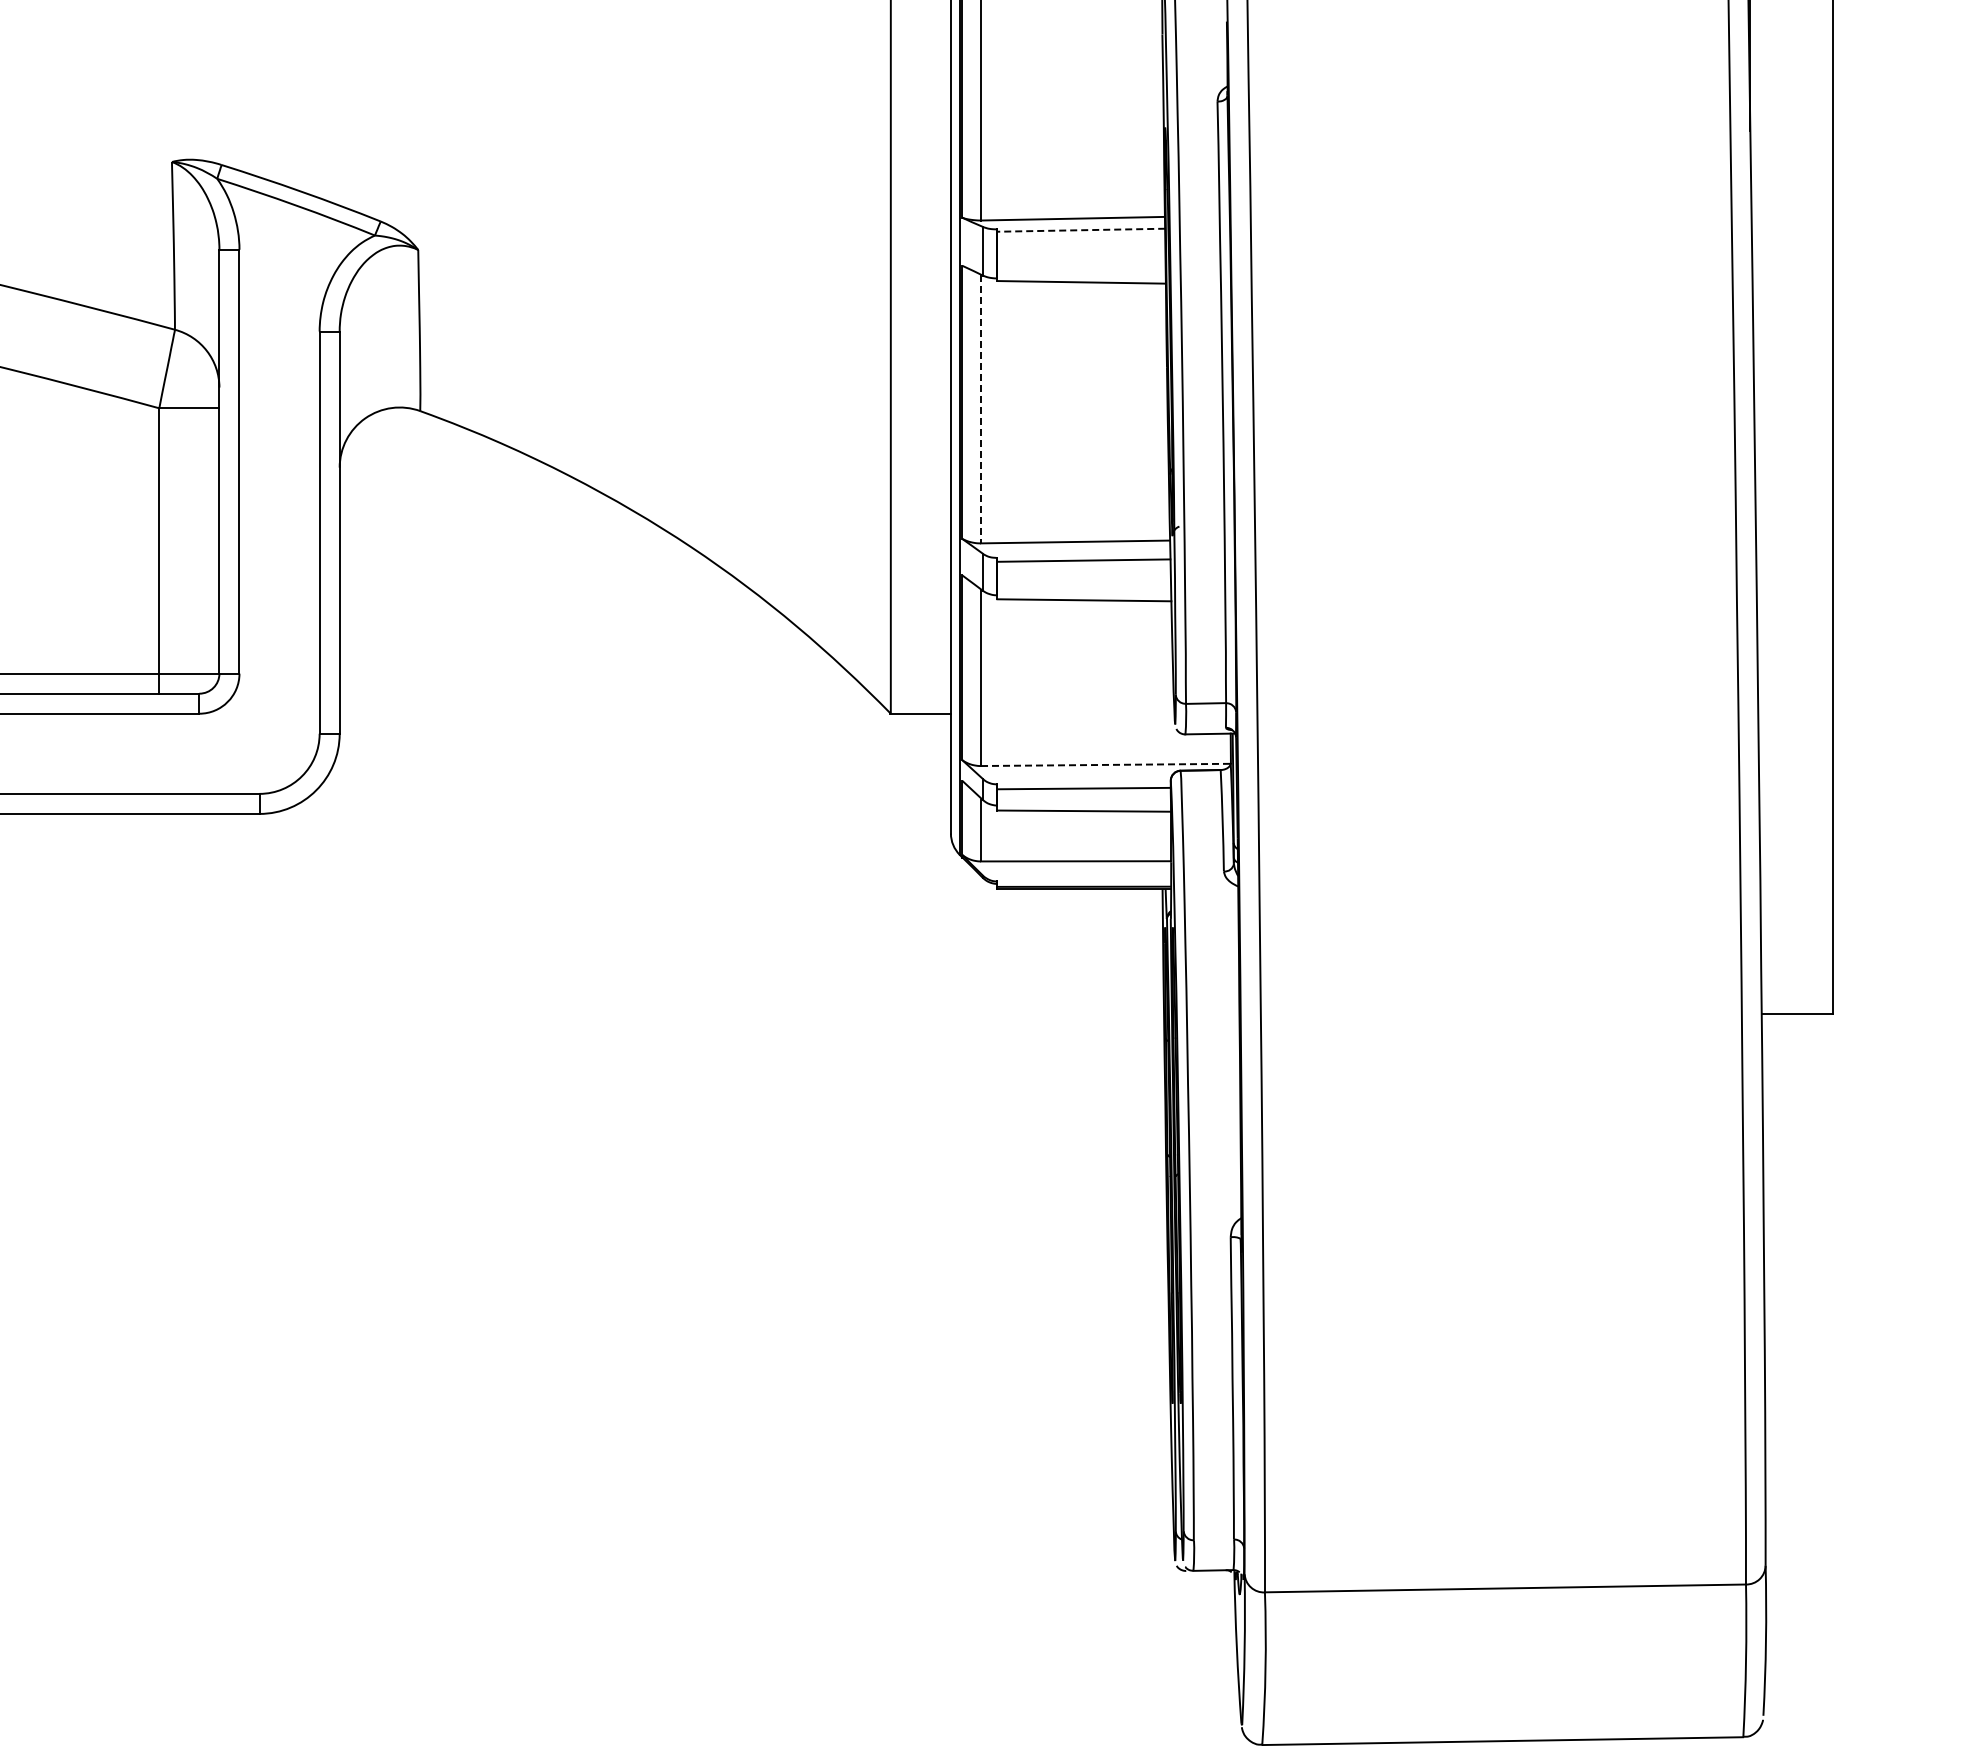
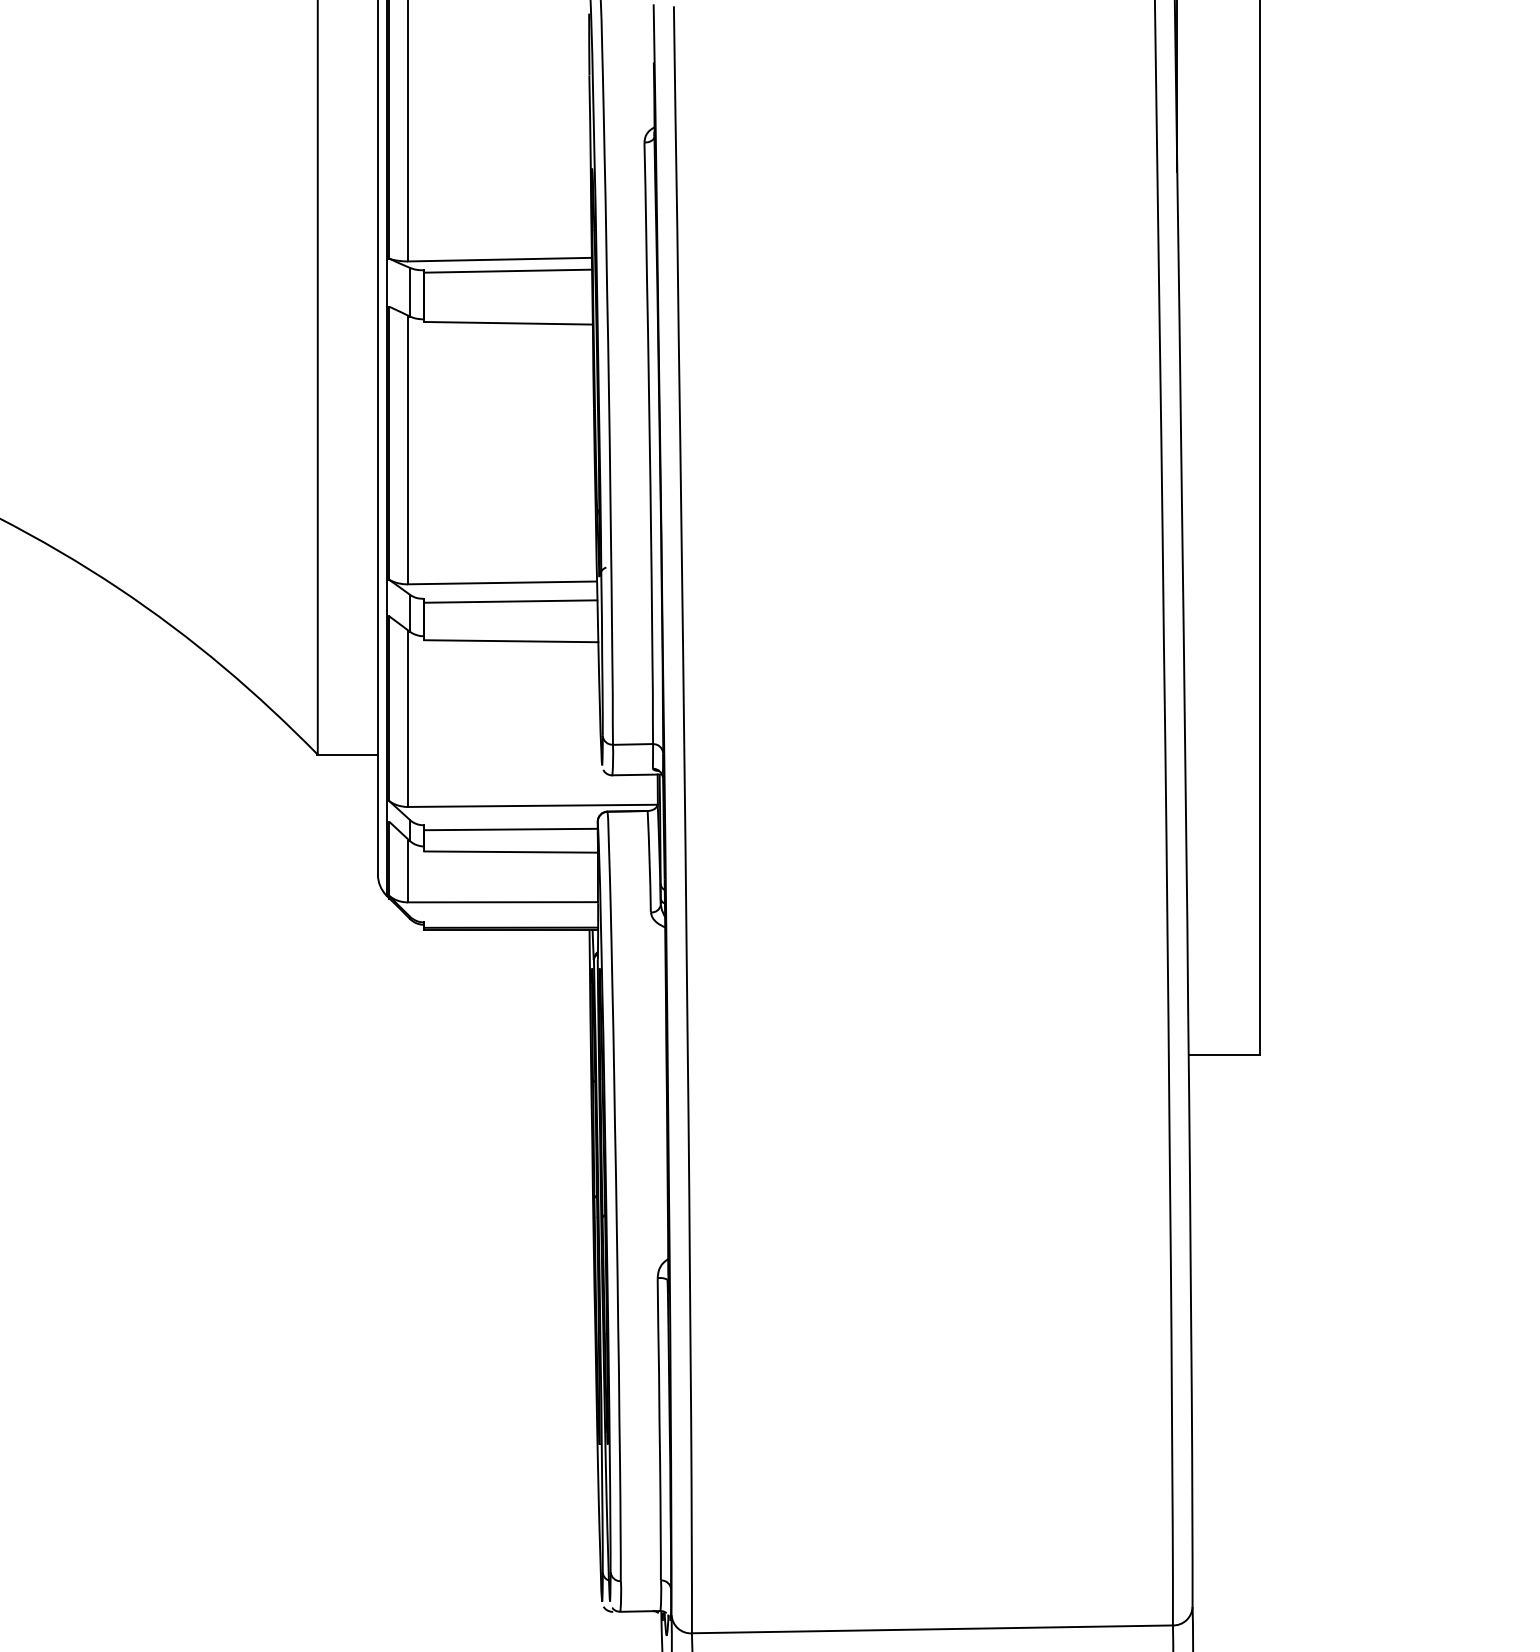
line: (1081, 230) -> (508, 271), dashed -> solid
line: (981, 409) -> (408, 450), dashed -> solid
line: (1105, 764) -> (532, 805), dashed -> solid

